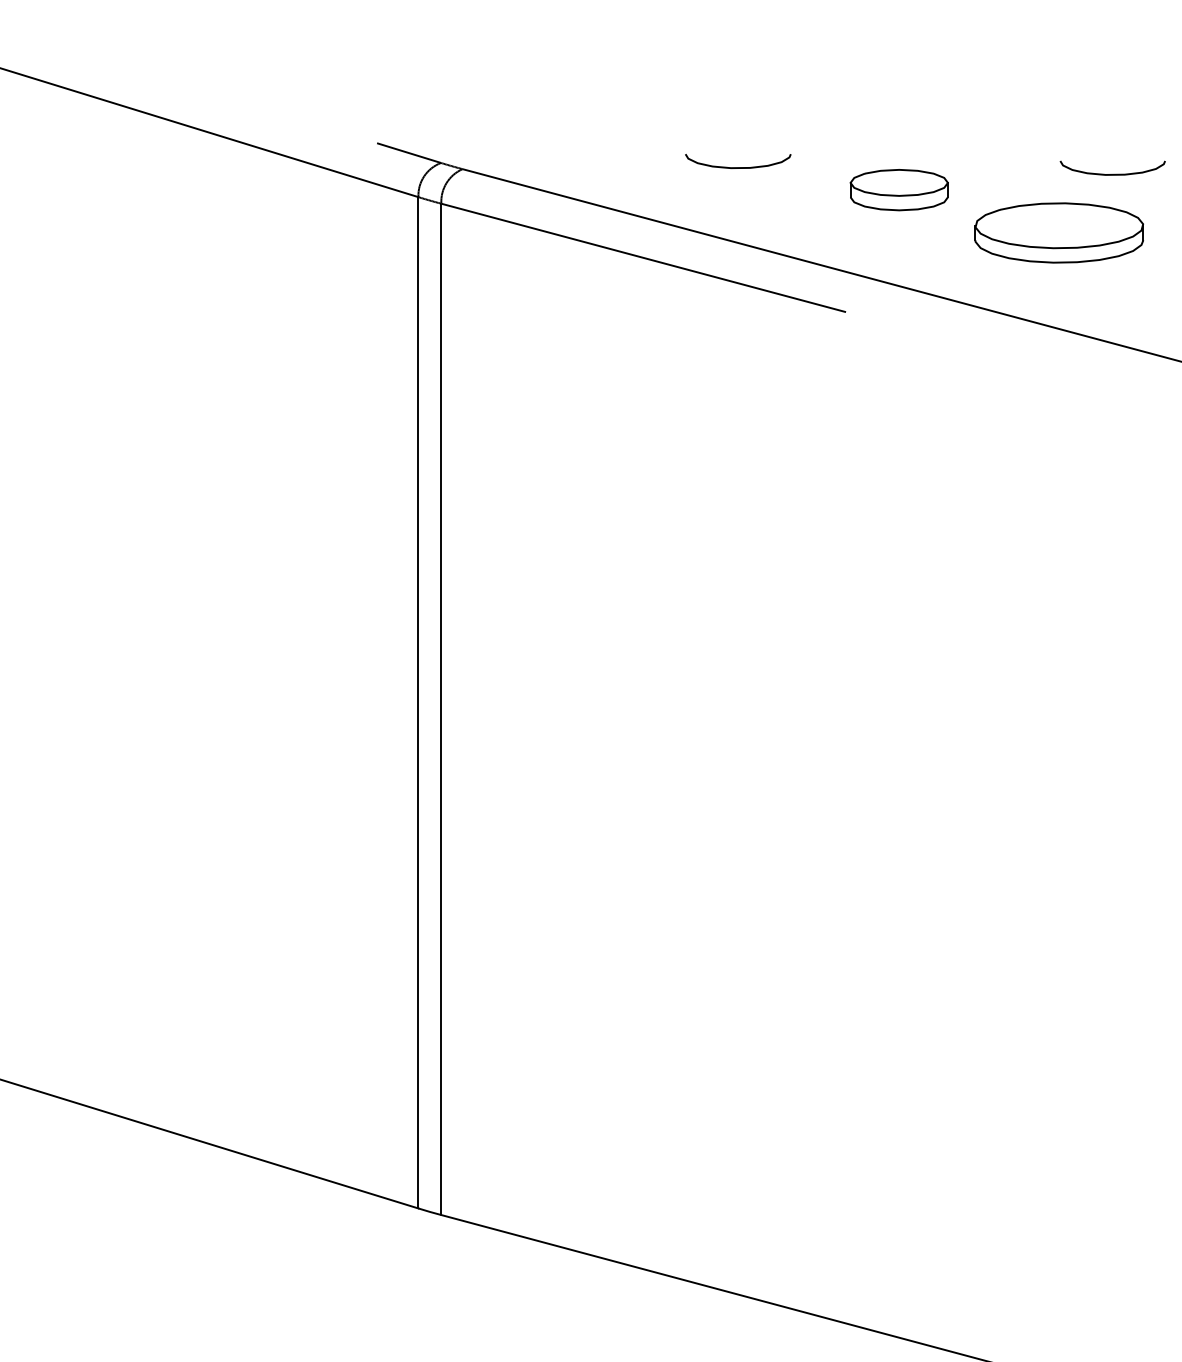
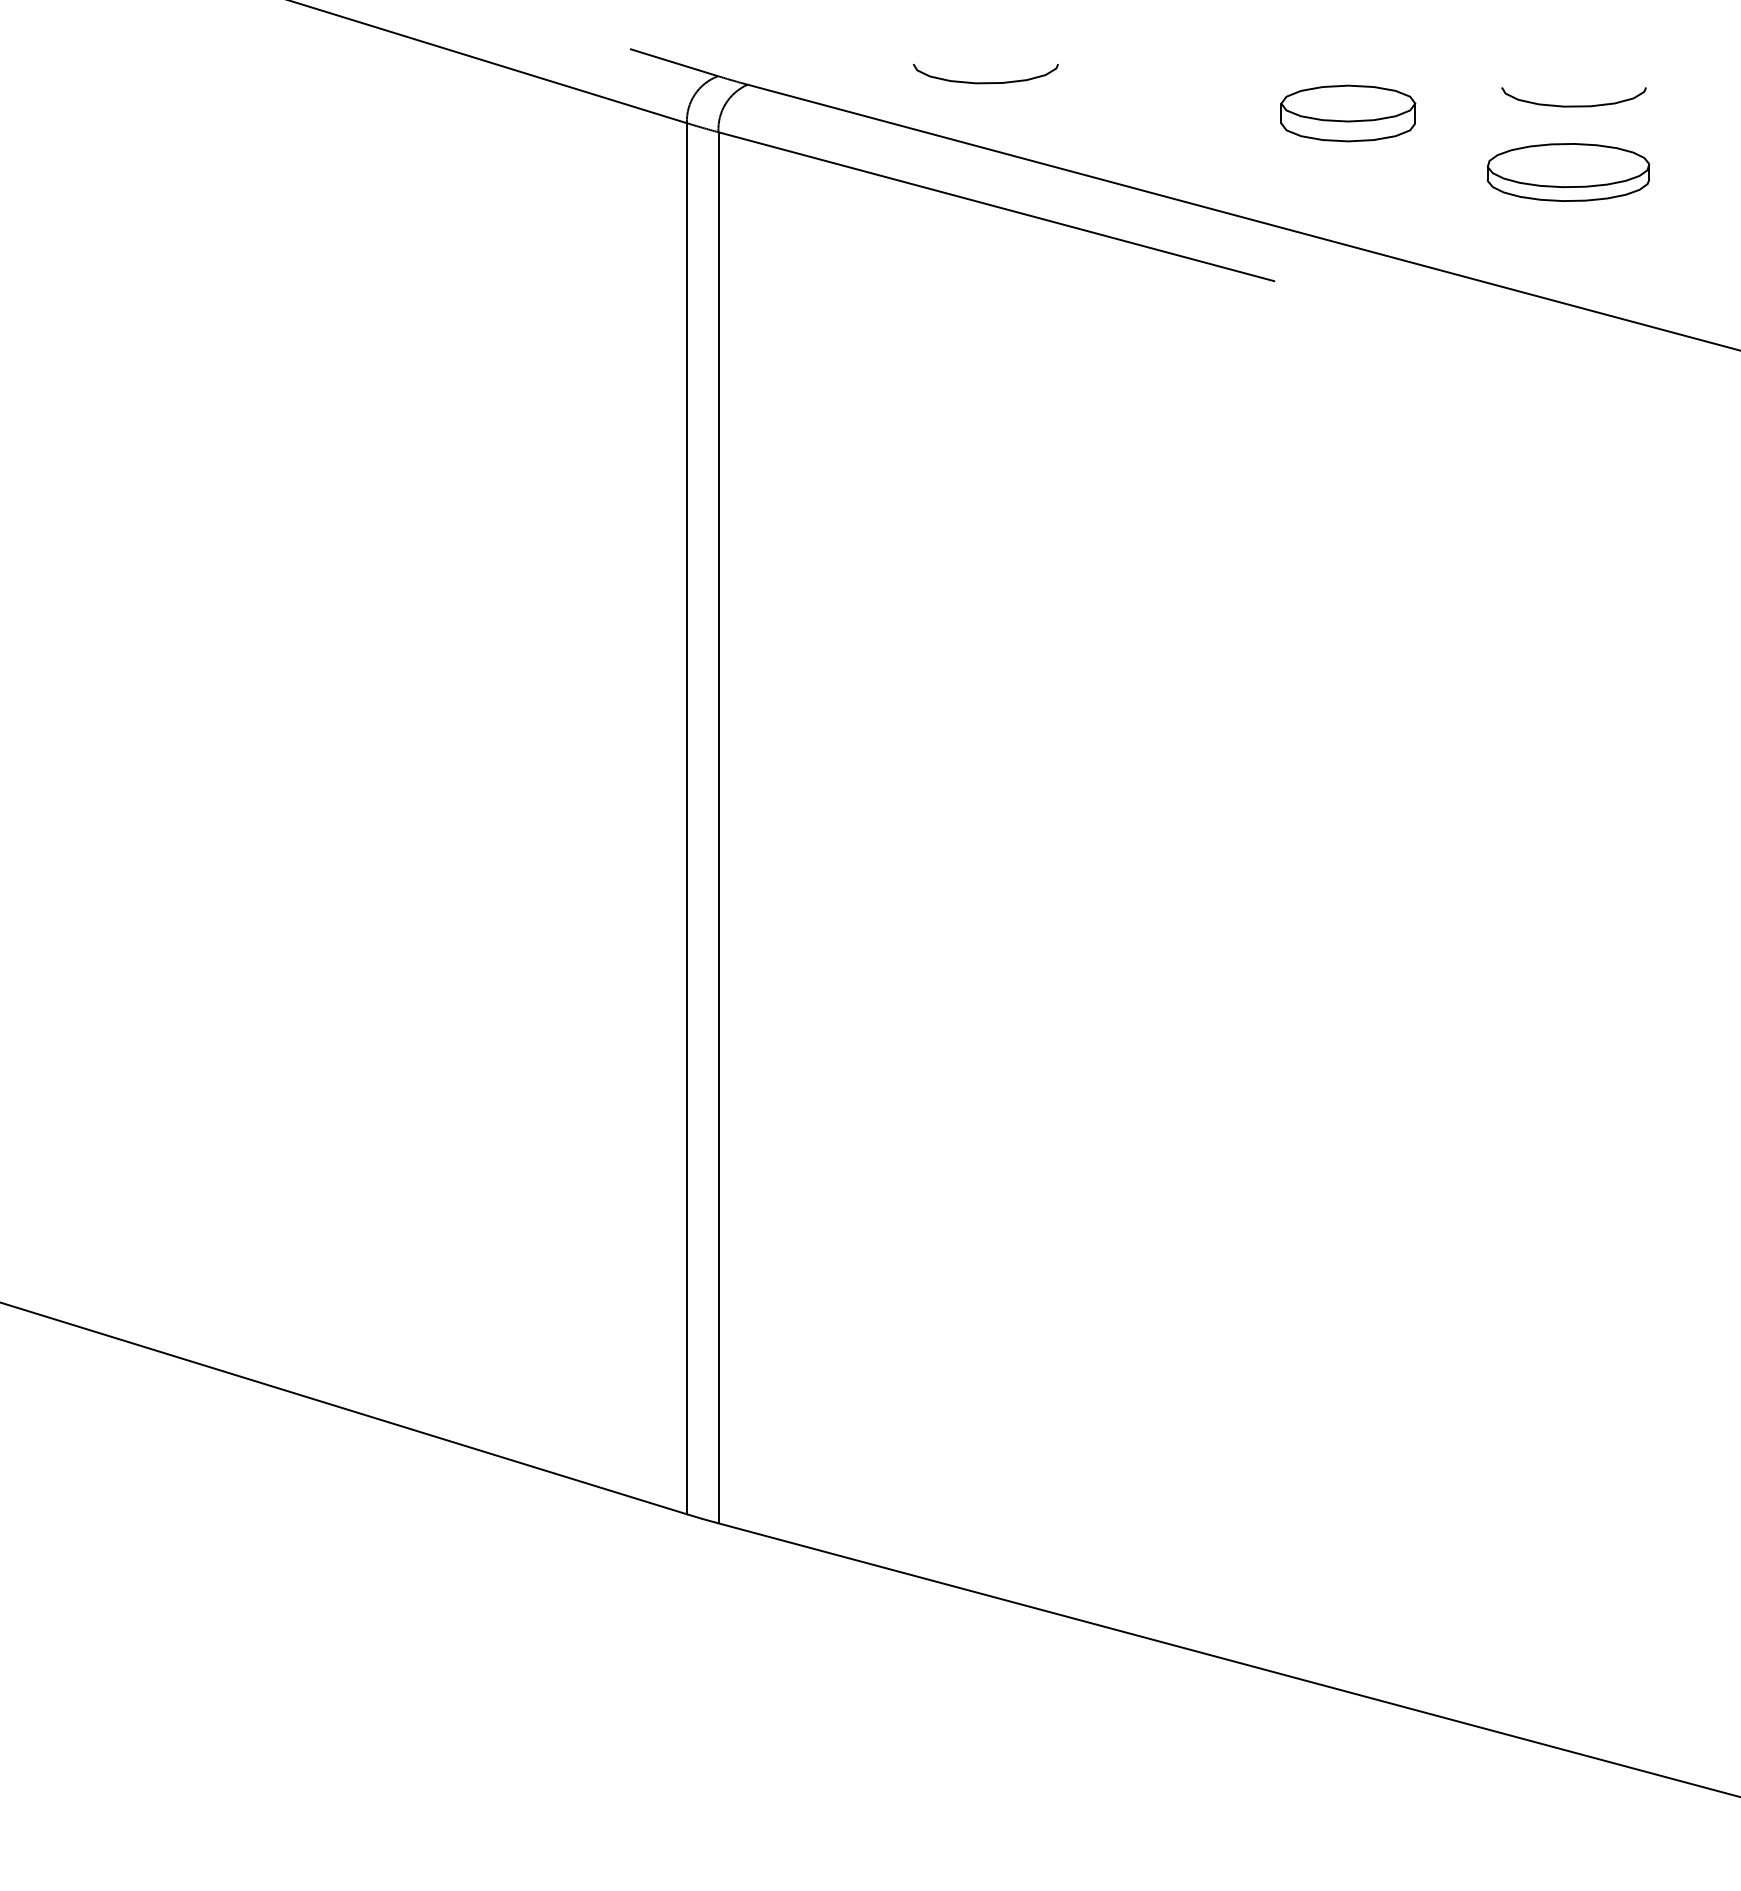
curve: (737, 167) -> (985, 82), moved
curve: (1112, 174) -> (1573, 105), moved
part: (1059, 232) -> (1568, 172), size x0.7

